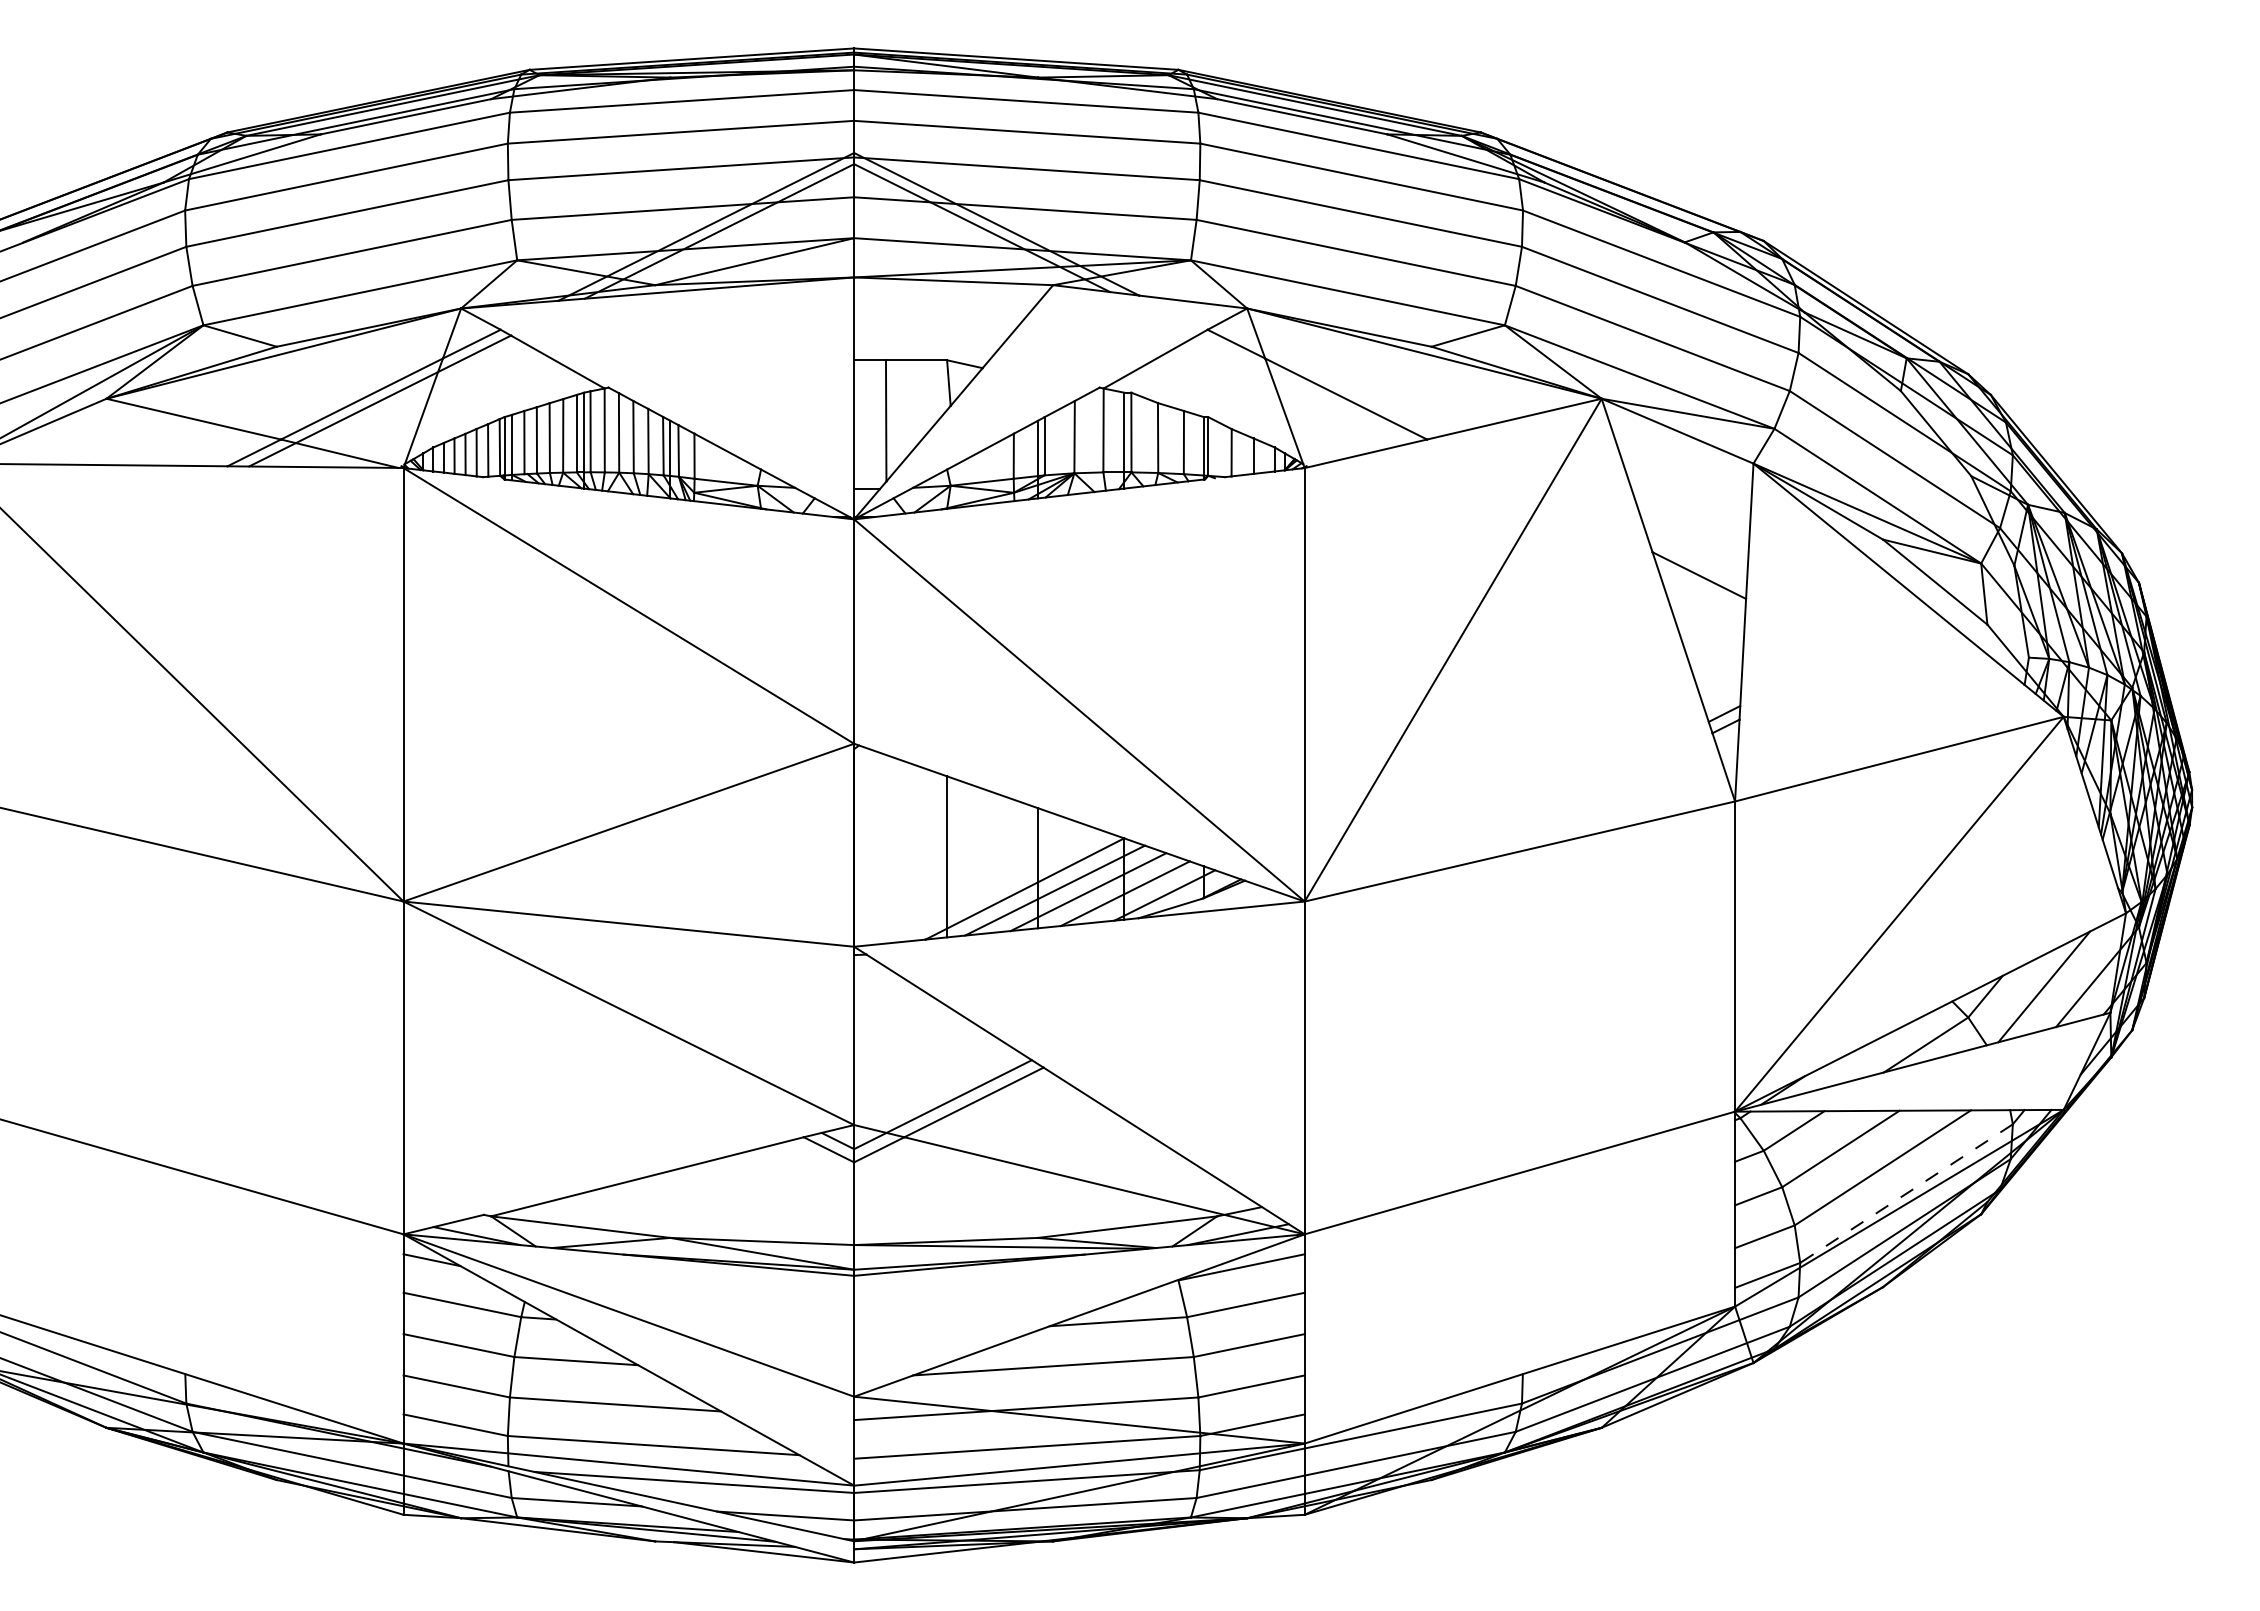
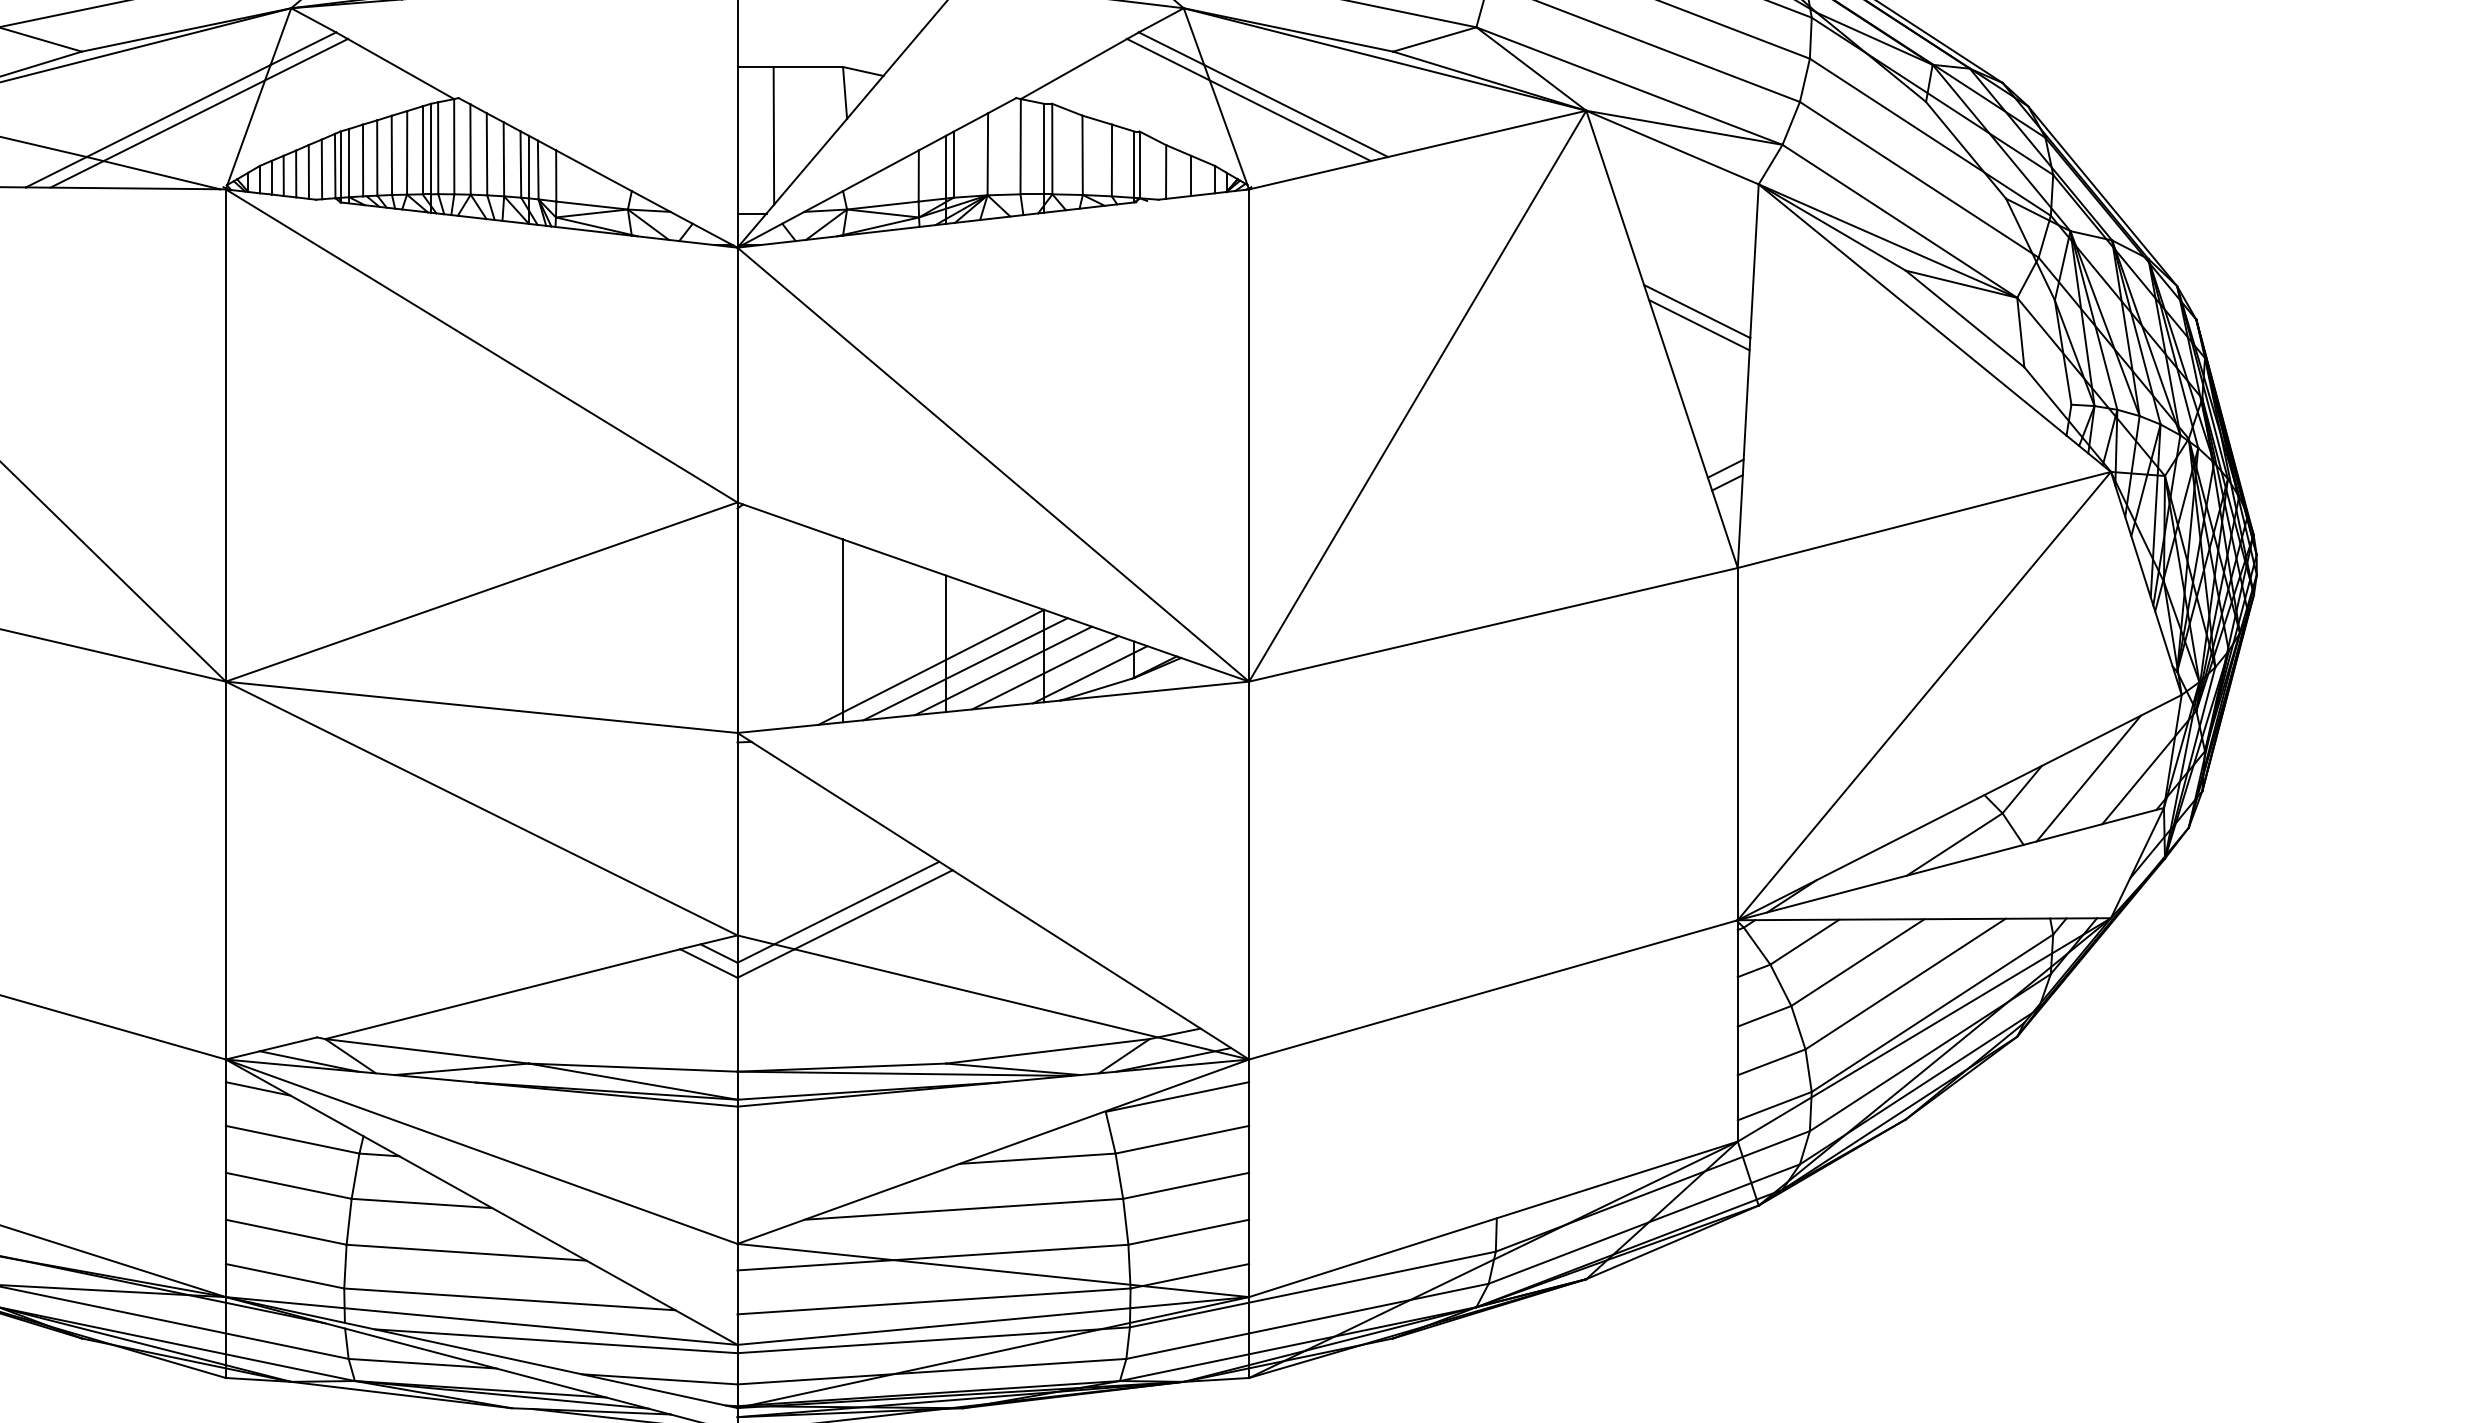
line: (1303, 389) -> (1247, 100), added
line: (1700, 587) -> (1698, 325), added
line: (1906, 1193) -> (1932, 1013), dashed -> solid

